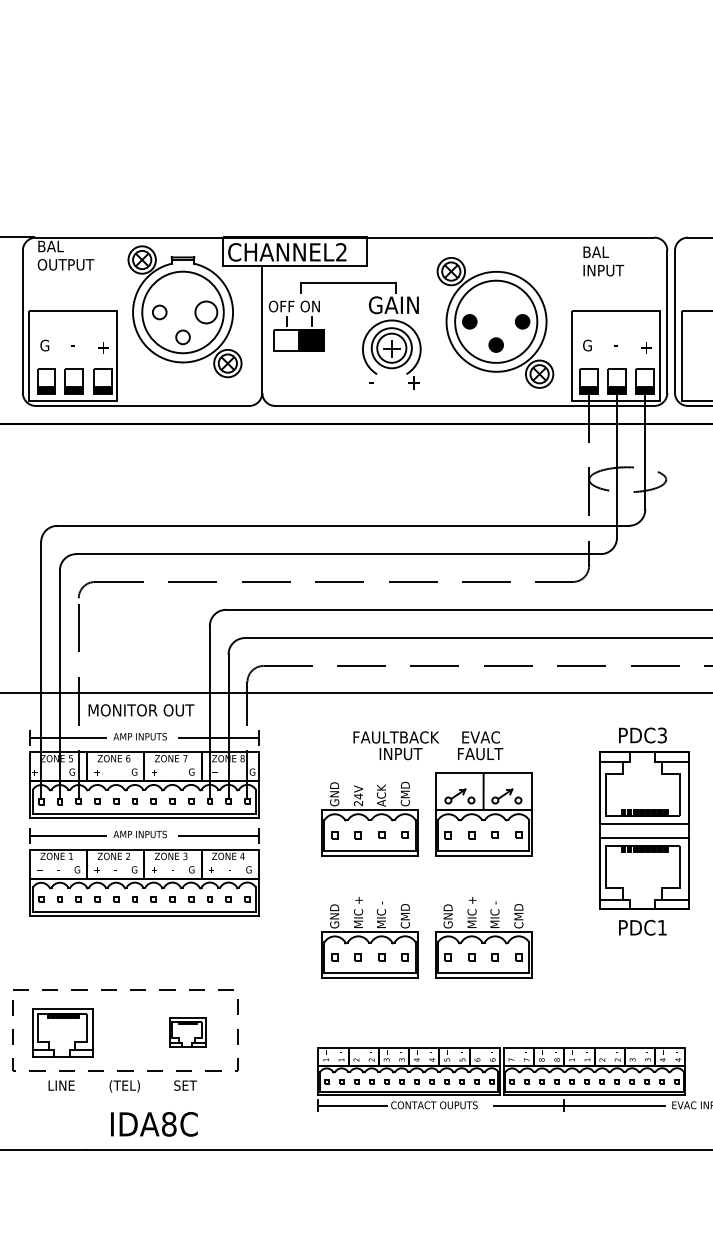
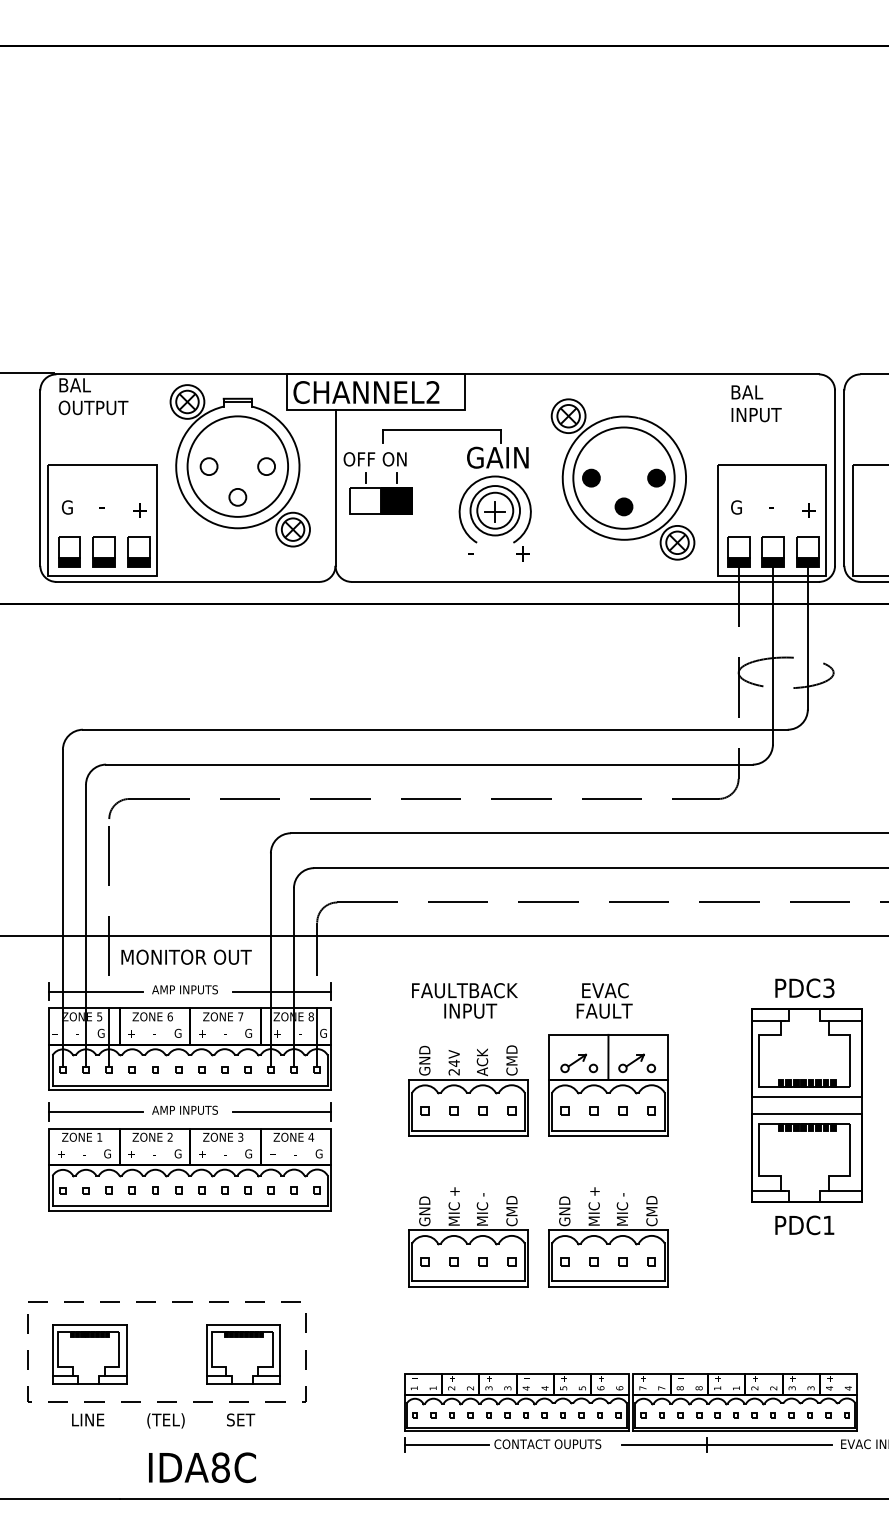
circle: (206, 312) -> (266, 466), size x0.62
text: (396, 745) -> (464, 1000), moved
part: (187, 1032) -> (243, 1354), size x1.67

